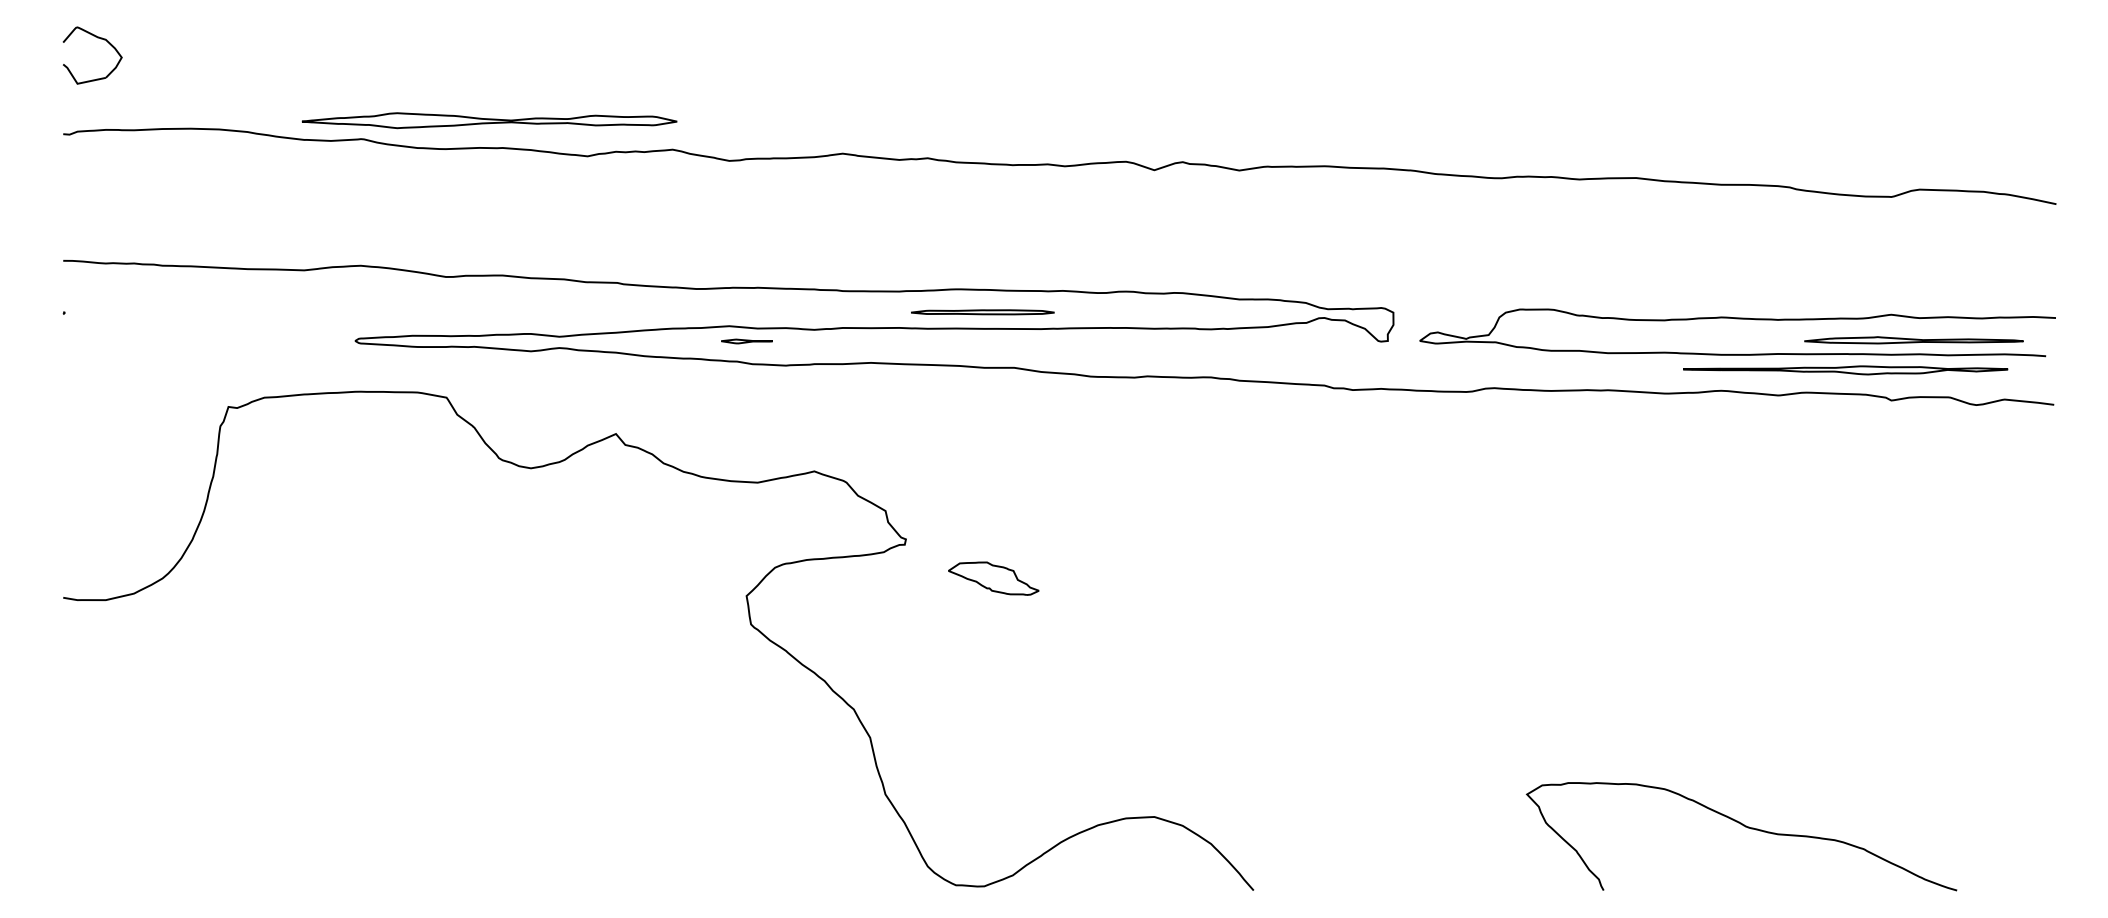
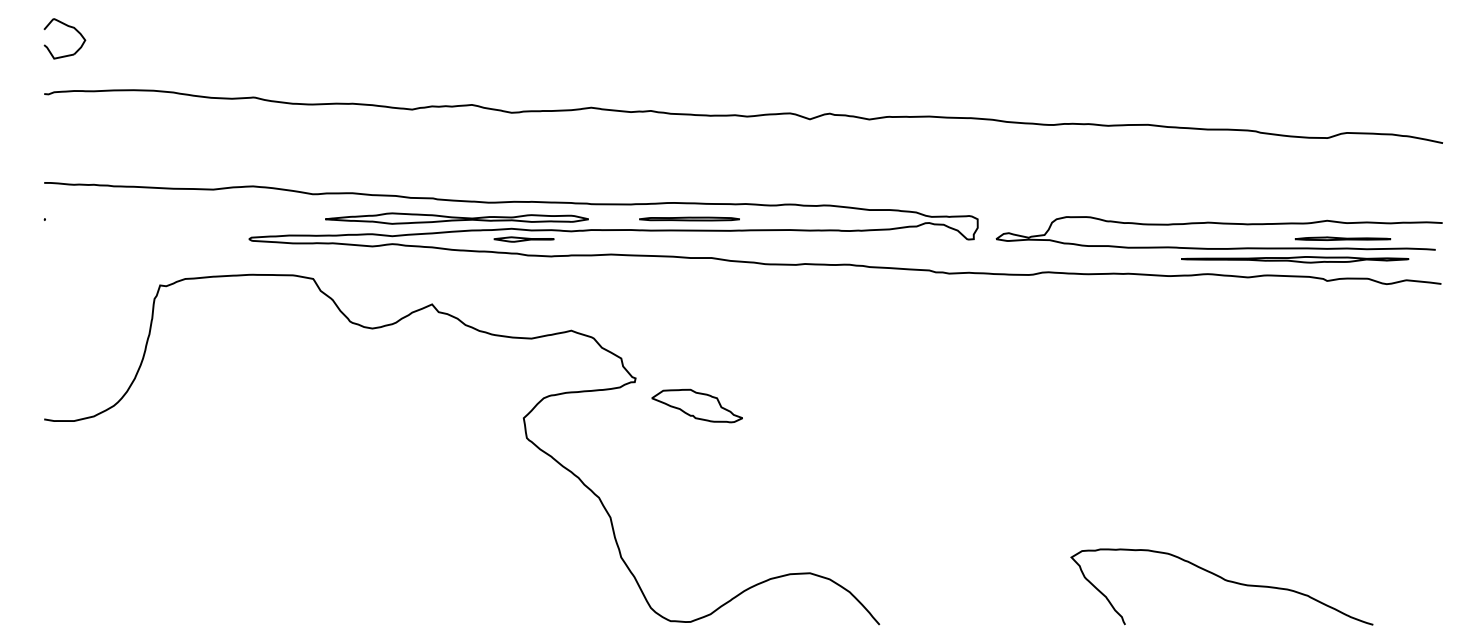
part: (489, 120) -> (457, 218), moved
part: (1913, 340) -> (1342, 238), size x0.62
part: (746, 341) -> (523, 239), size x1.67
part: (993, 578) -> (697, 405), size x1.43

